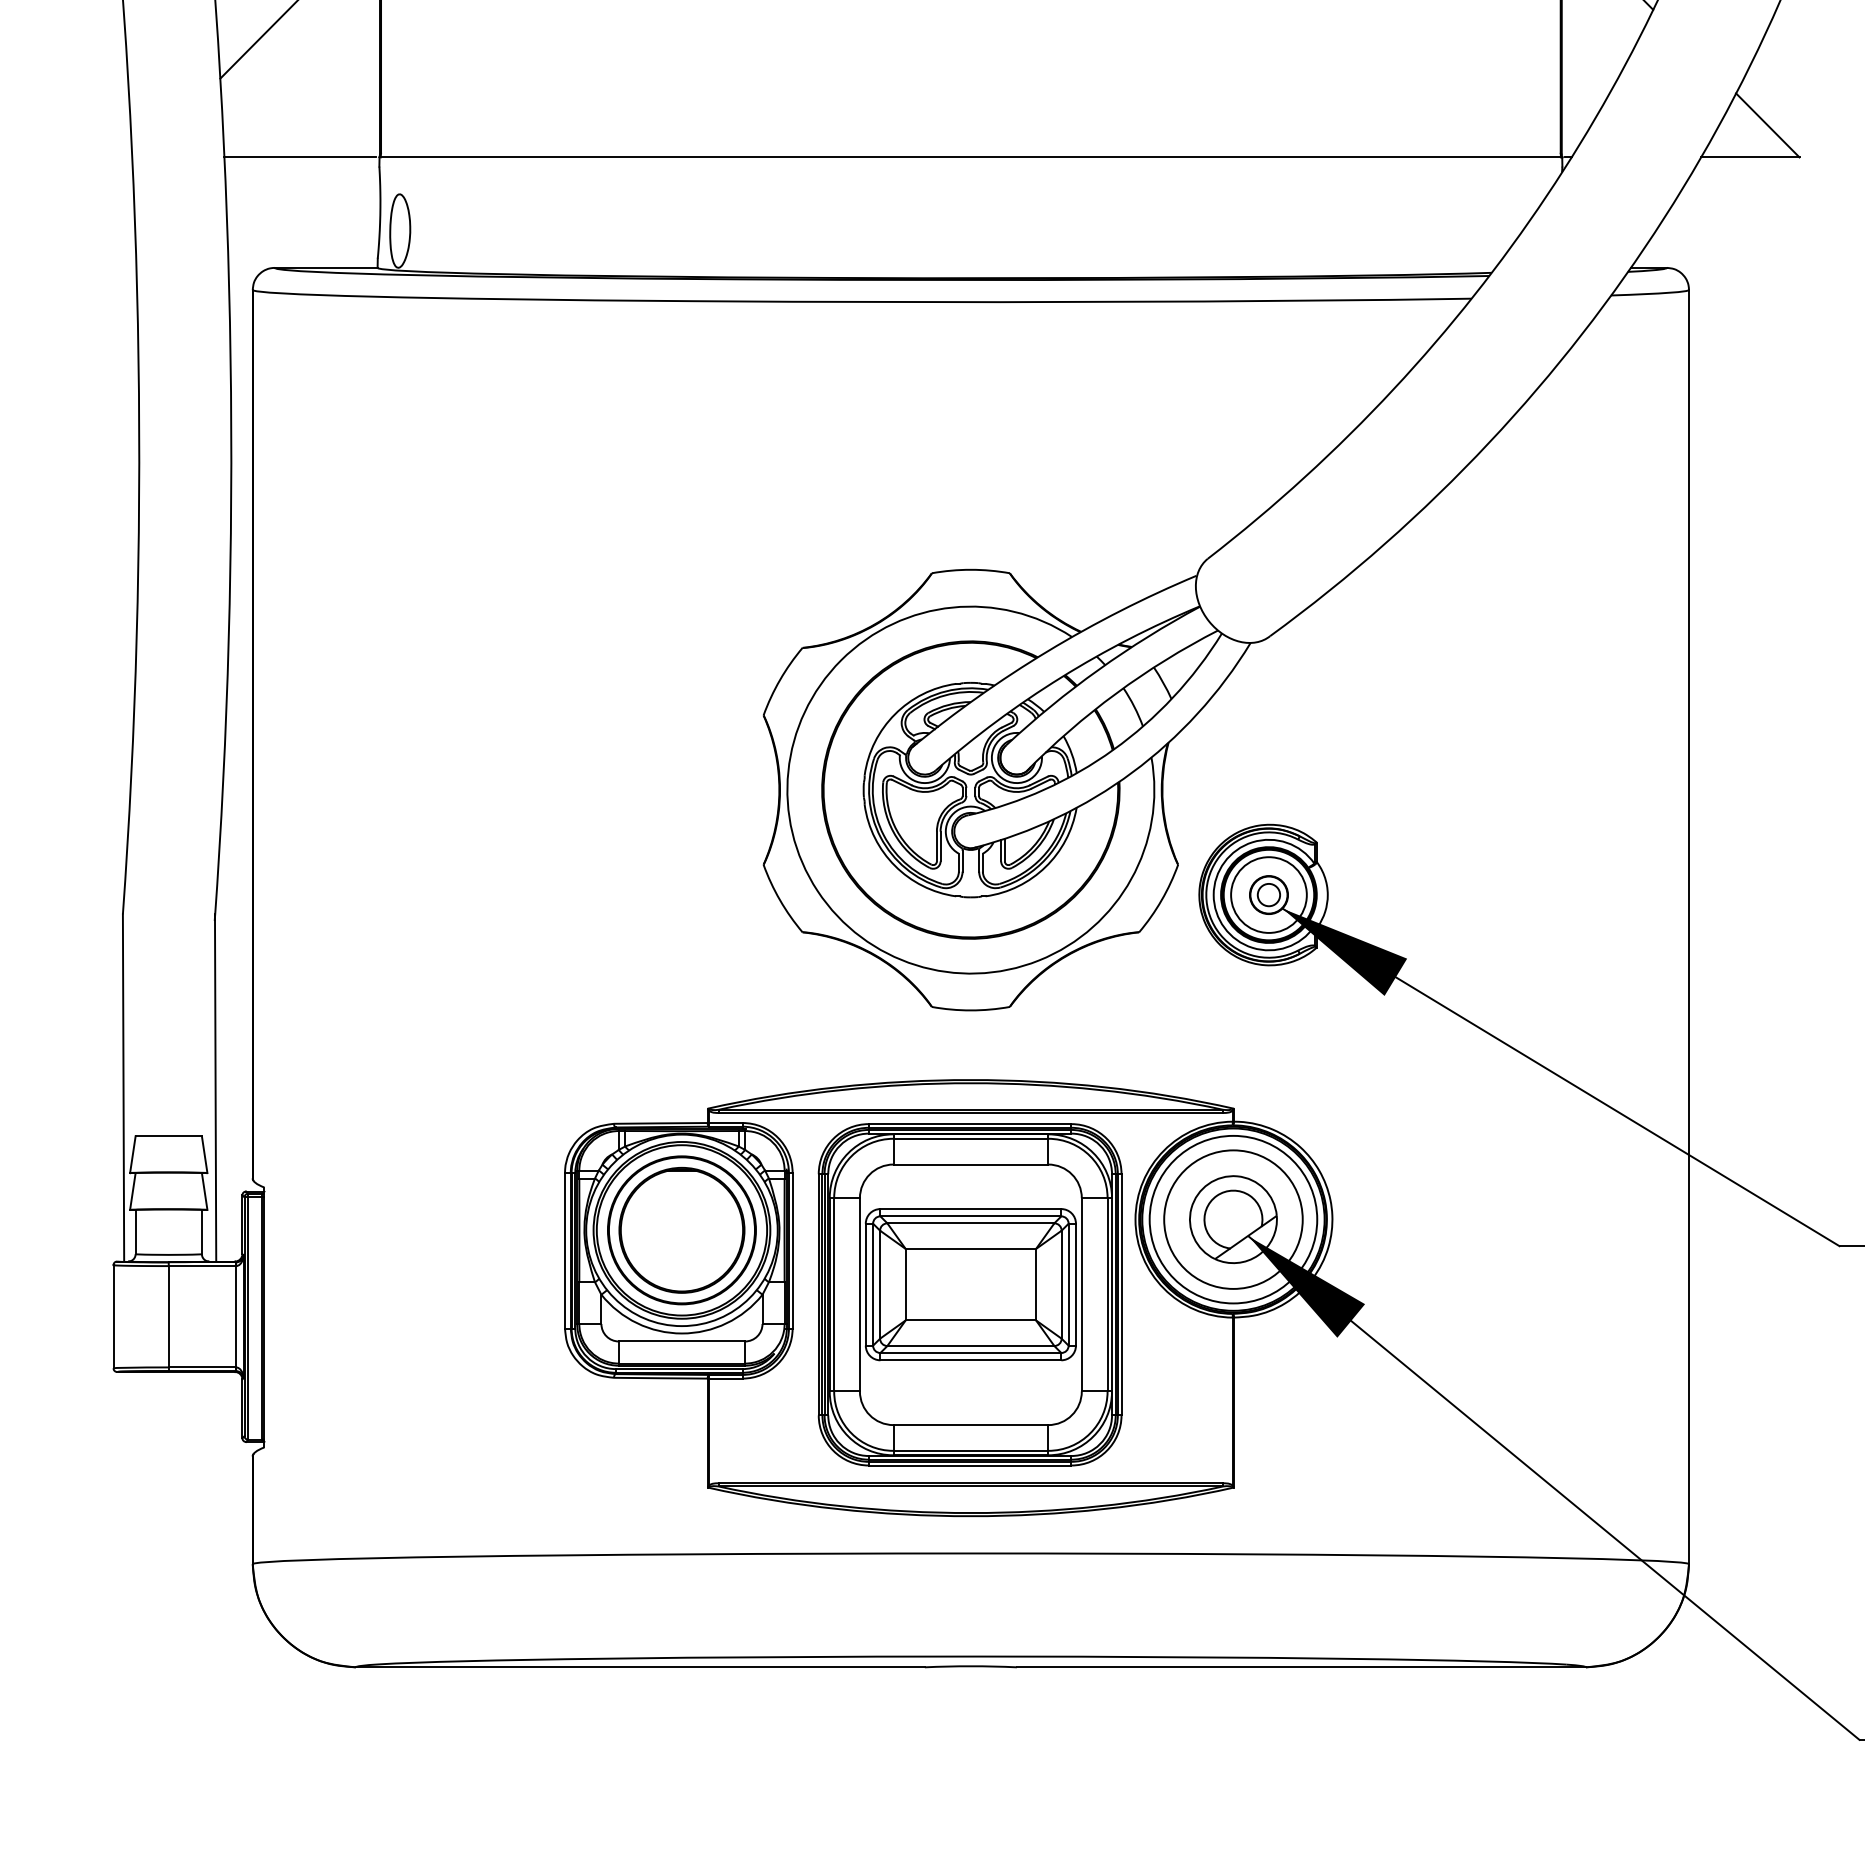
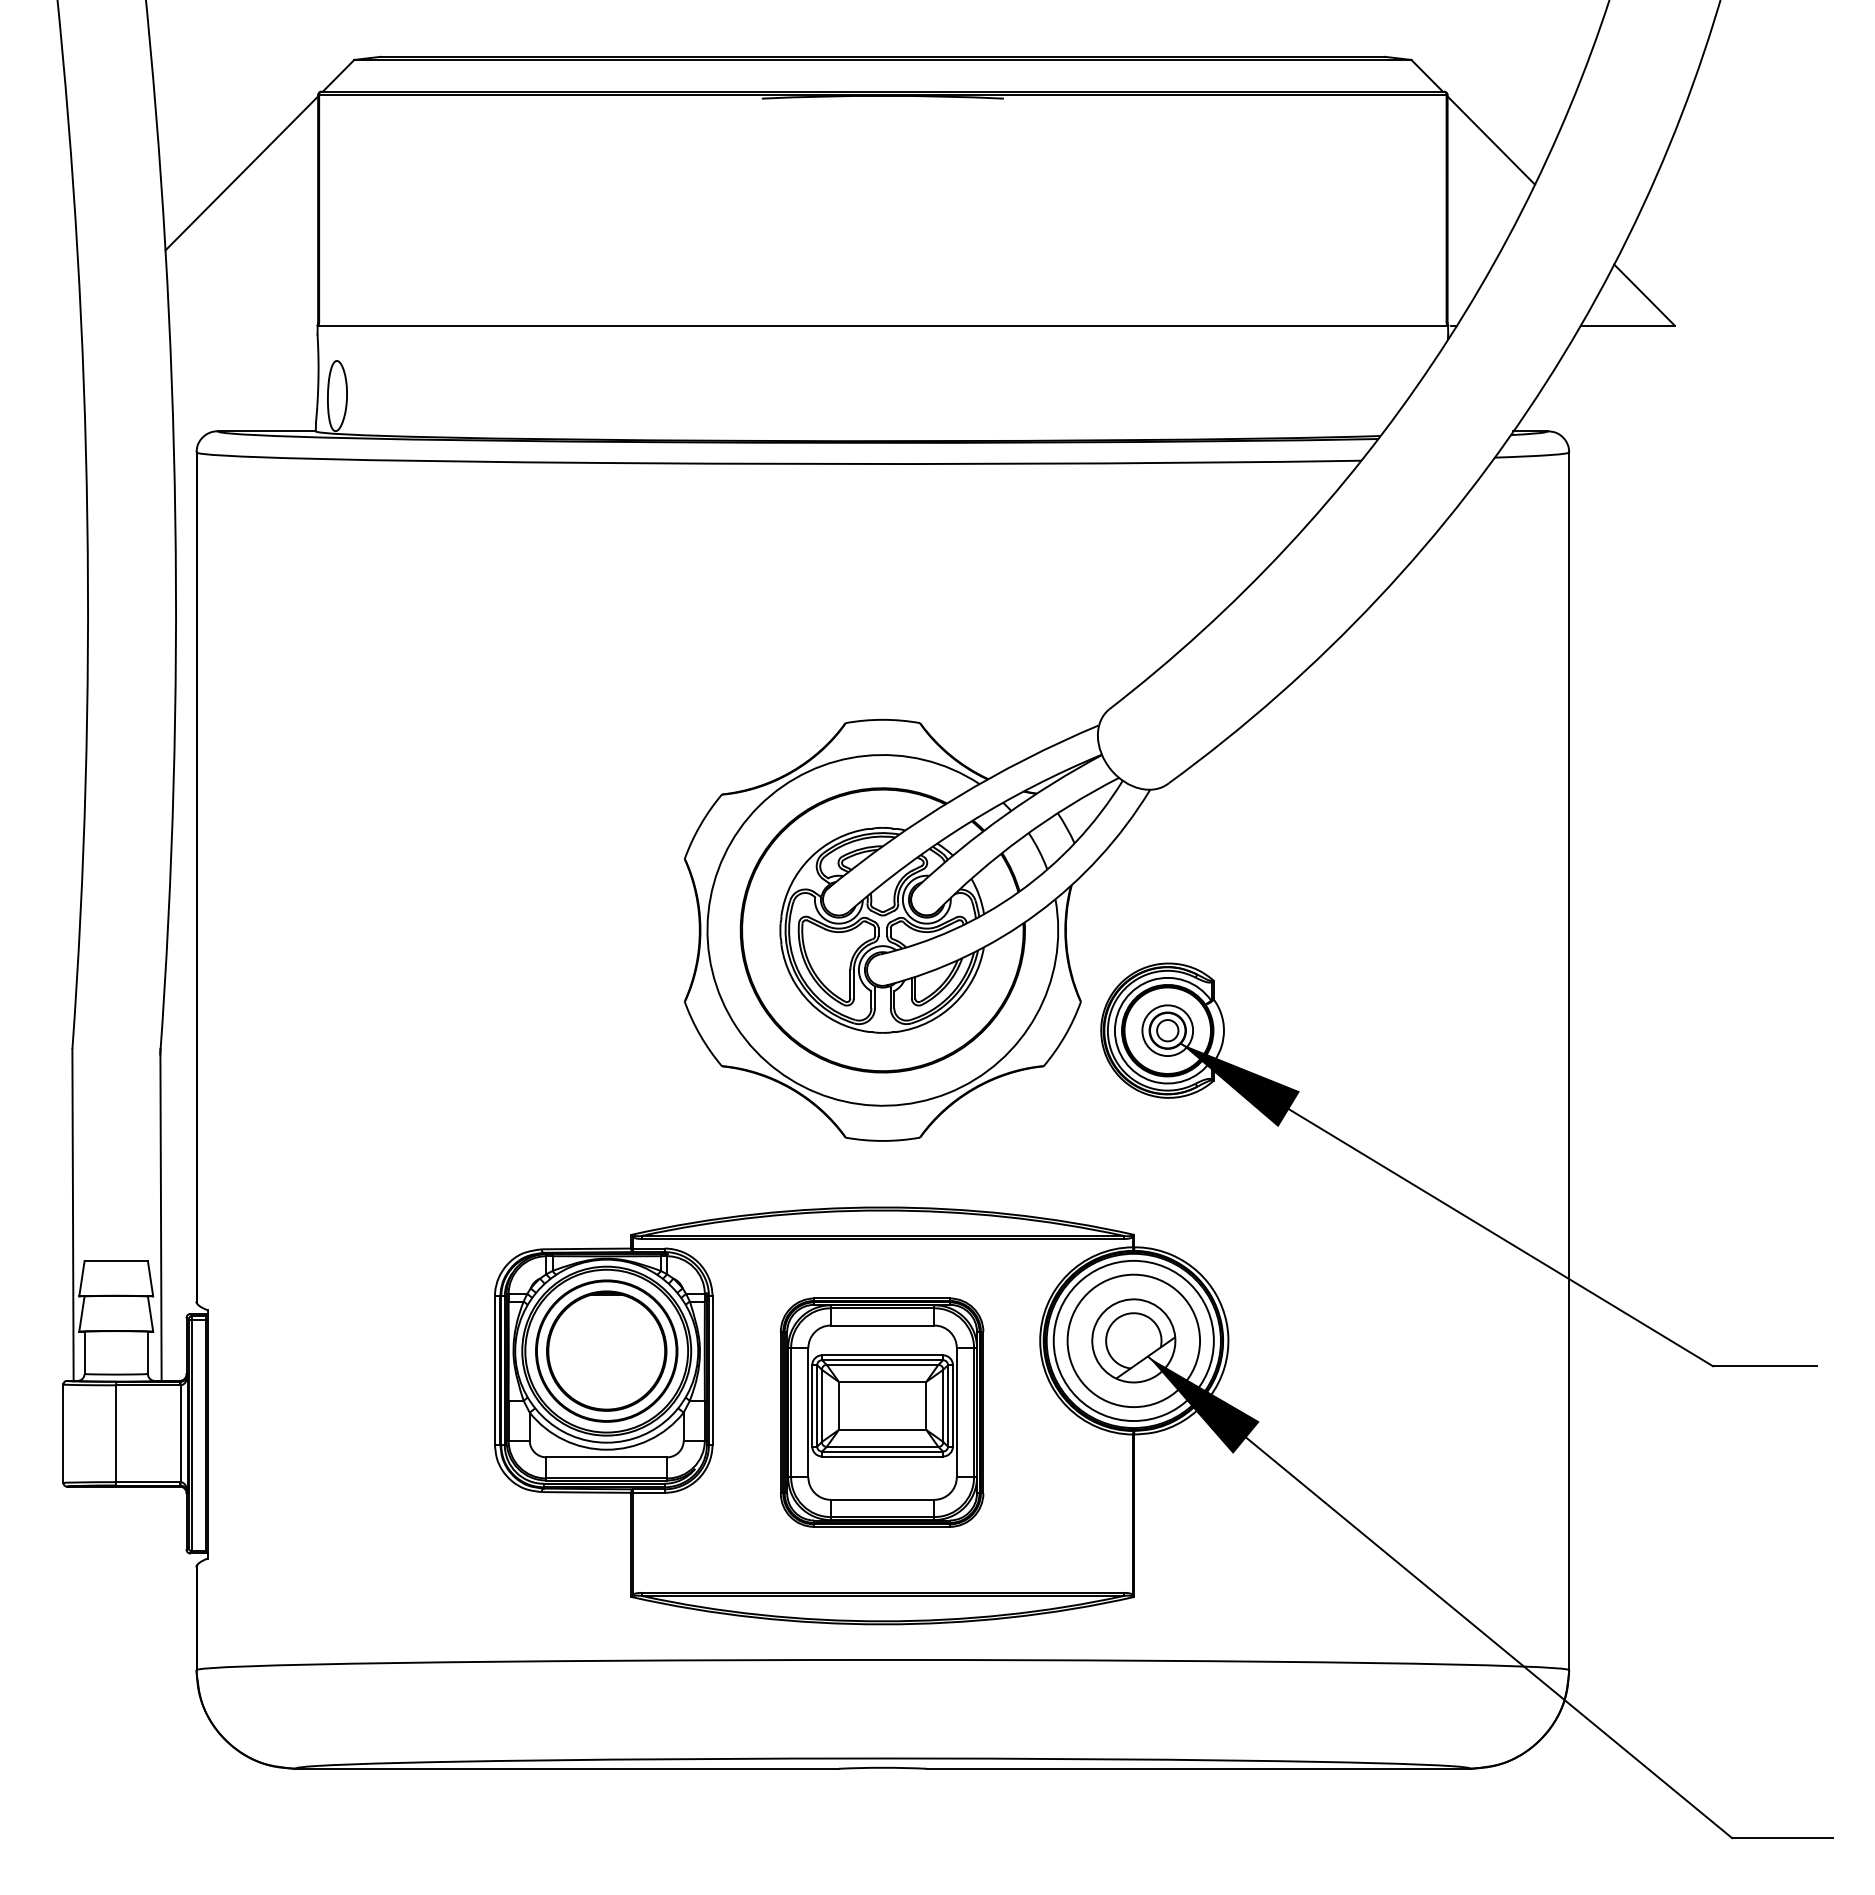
line: (299, 157) -> (241, 325), removed
circle: (1268, 894) -> (1167, 1030), size x0.7
part: (969, 1294) -> (881, 1412), size x0.7

